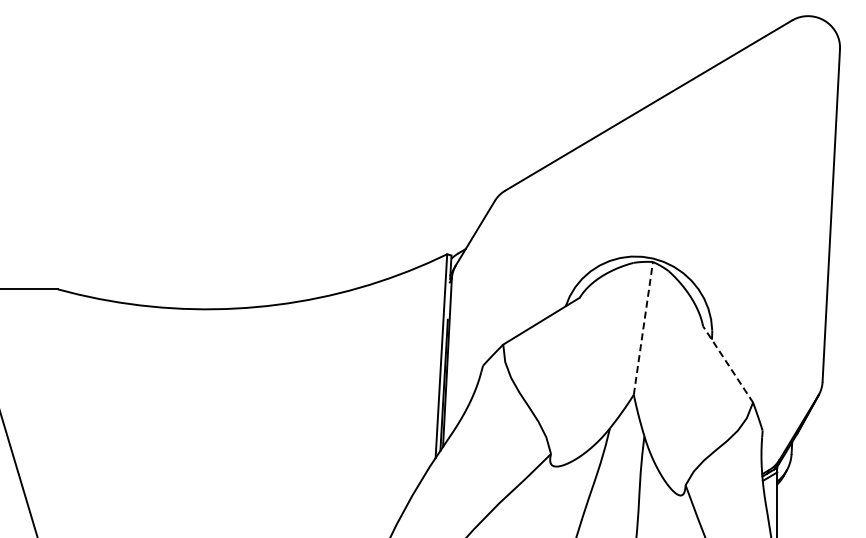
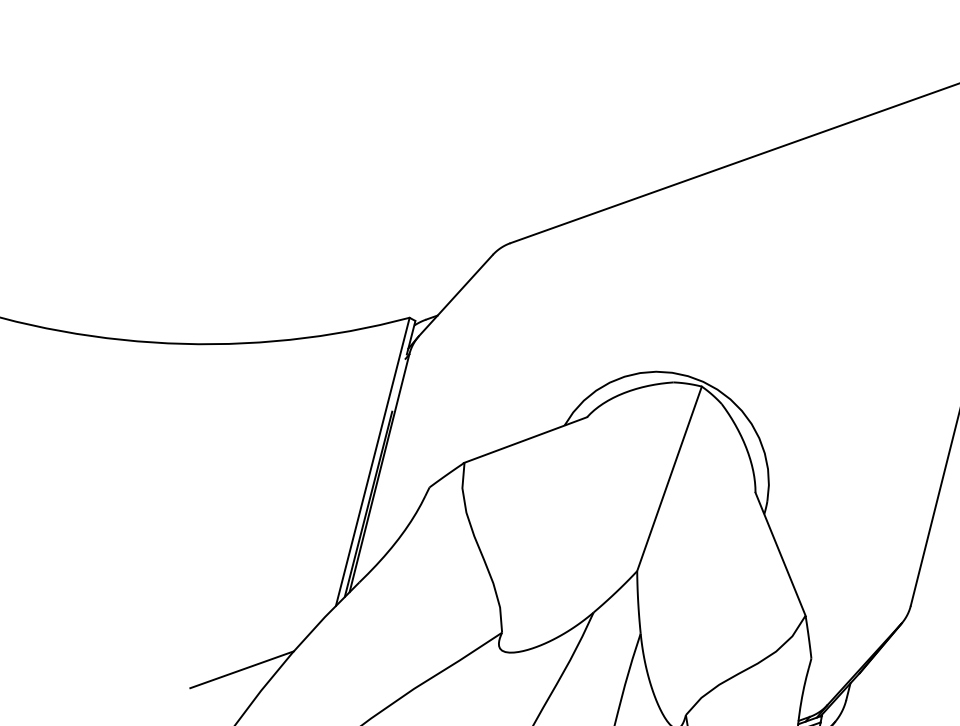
line: (643, 327) -> (669, 477), dashed -> solid
line: (728, 364) -> (781, 554), dashed -> solid
line: (380, 513) -> (241, 669), added

